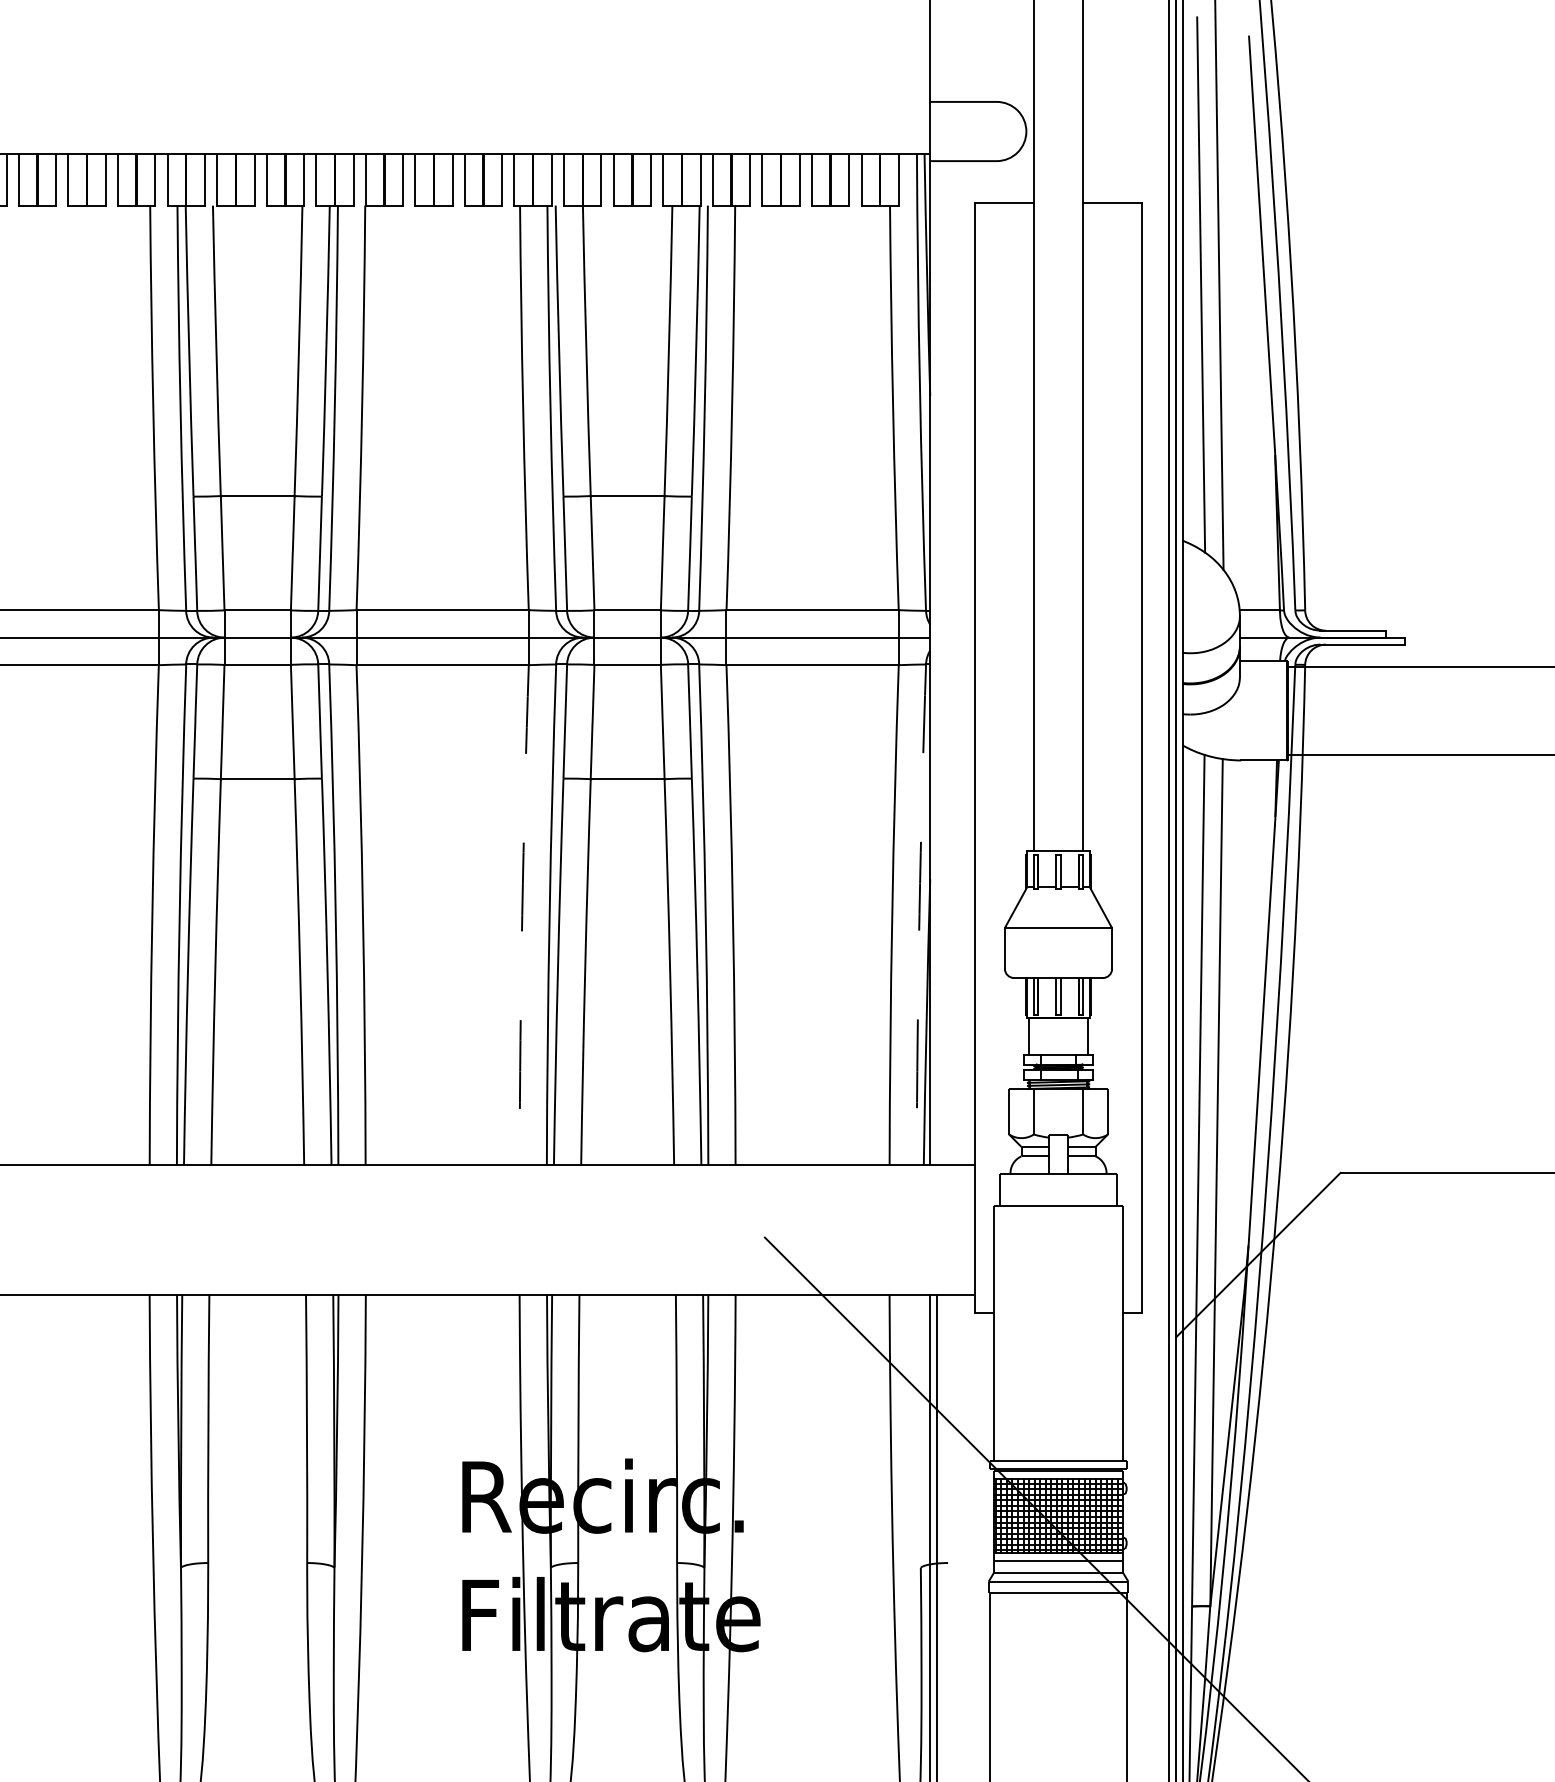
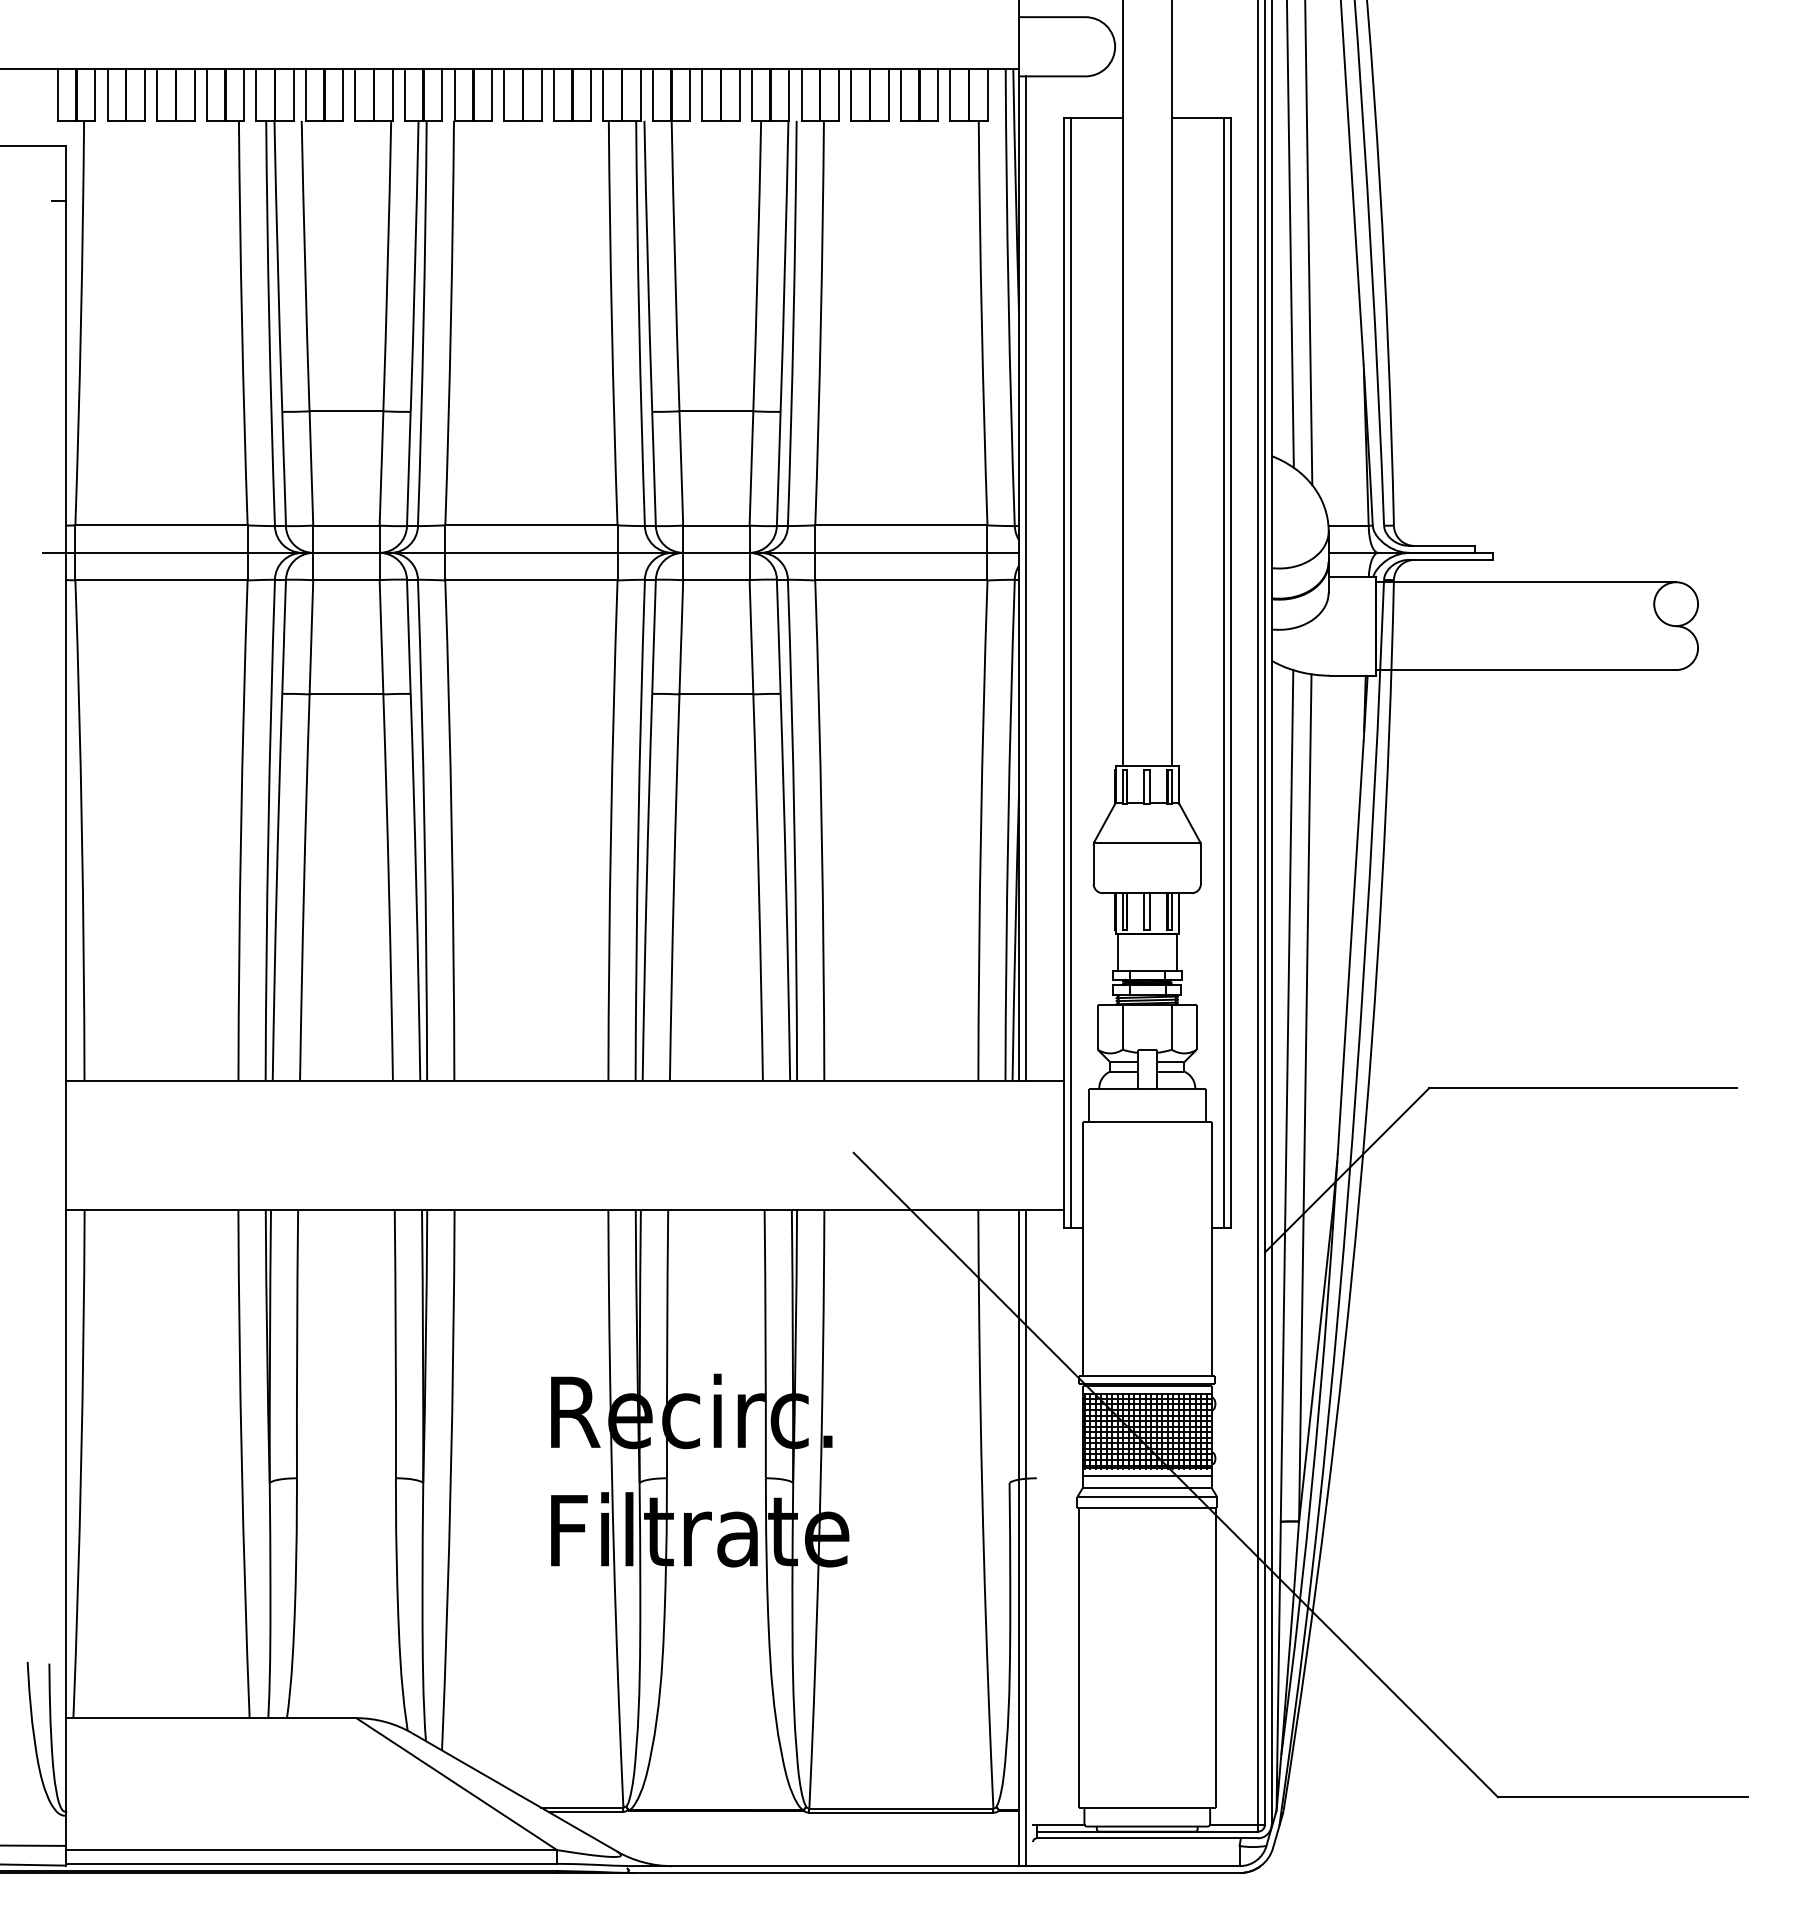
line: (936, 663) -> (1025, 578), added
line: (981, 757) -> (1070, 672), added
line: (1134, 757) -> (1223, 672), added
arc: (522, 915) -> (611, 830), dashed -> solid
arc: (919, 915) -> (1008, 830), dashed -> solid

